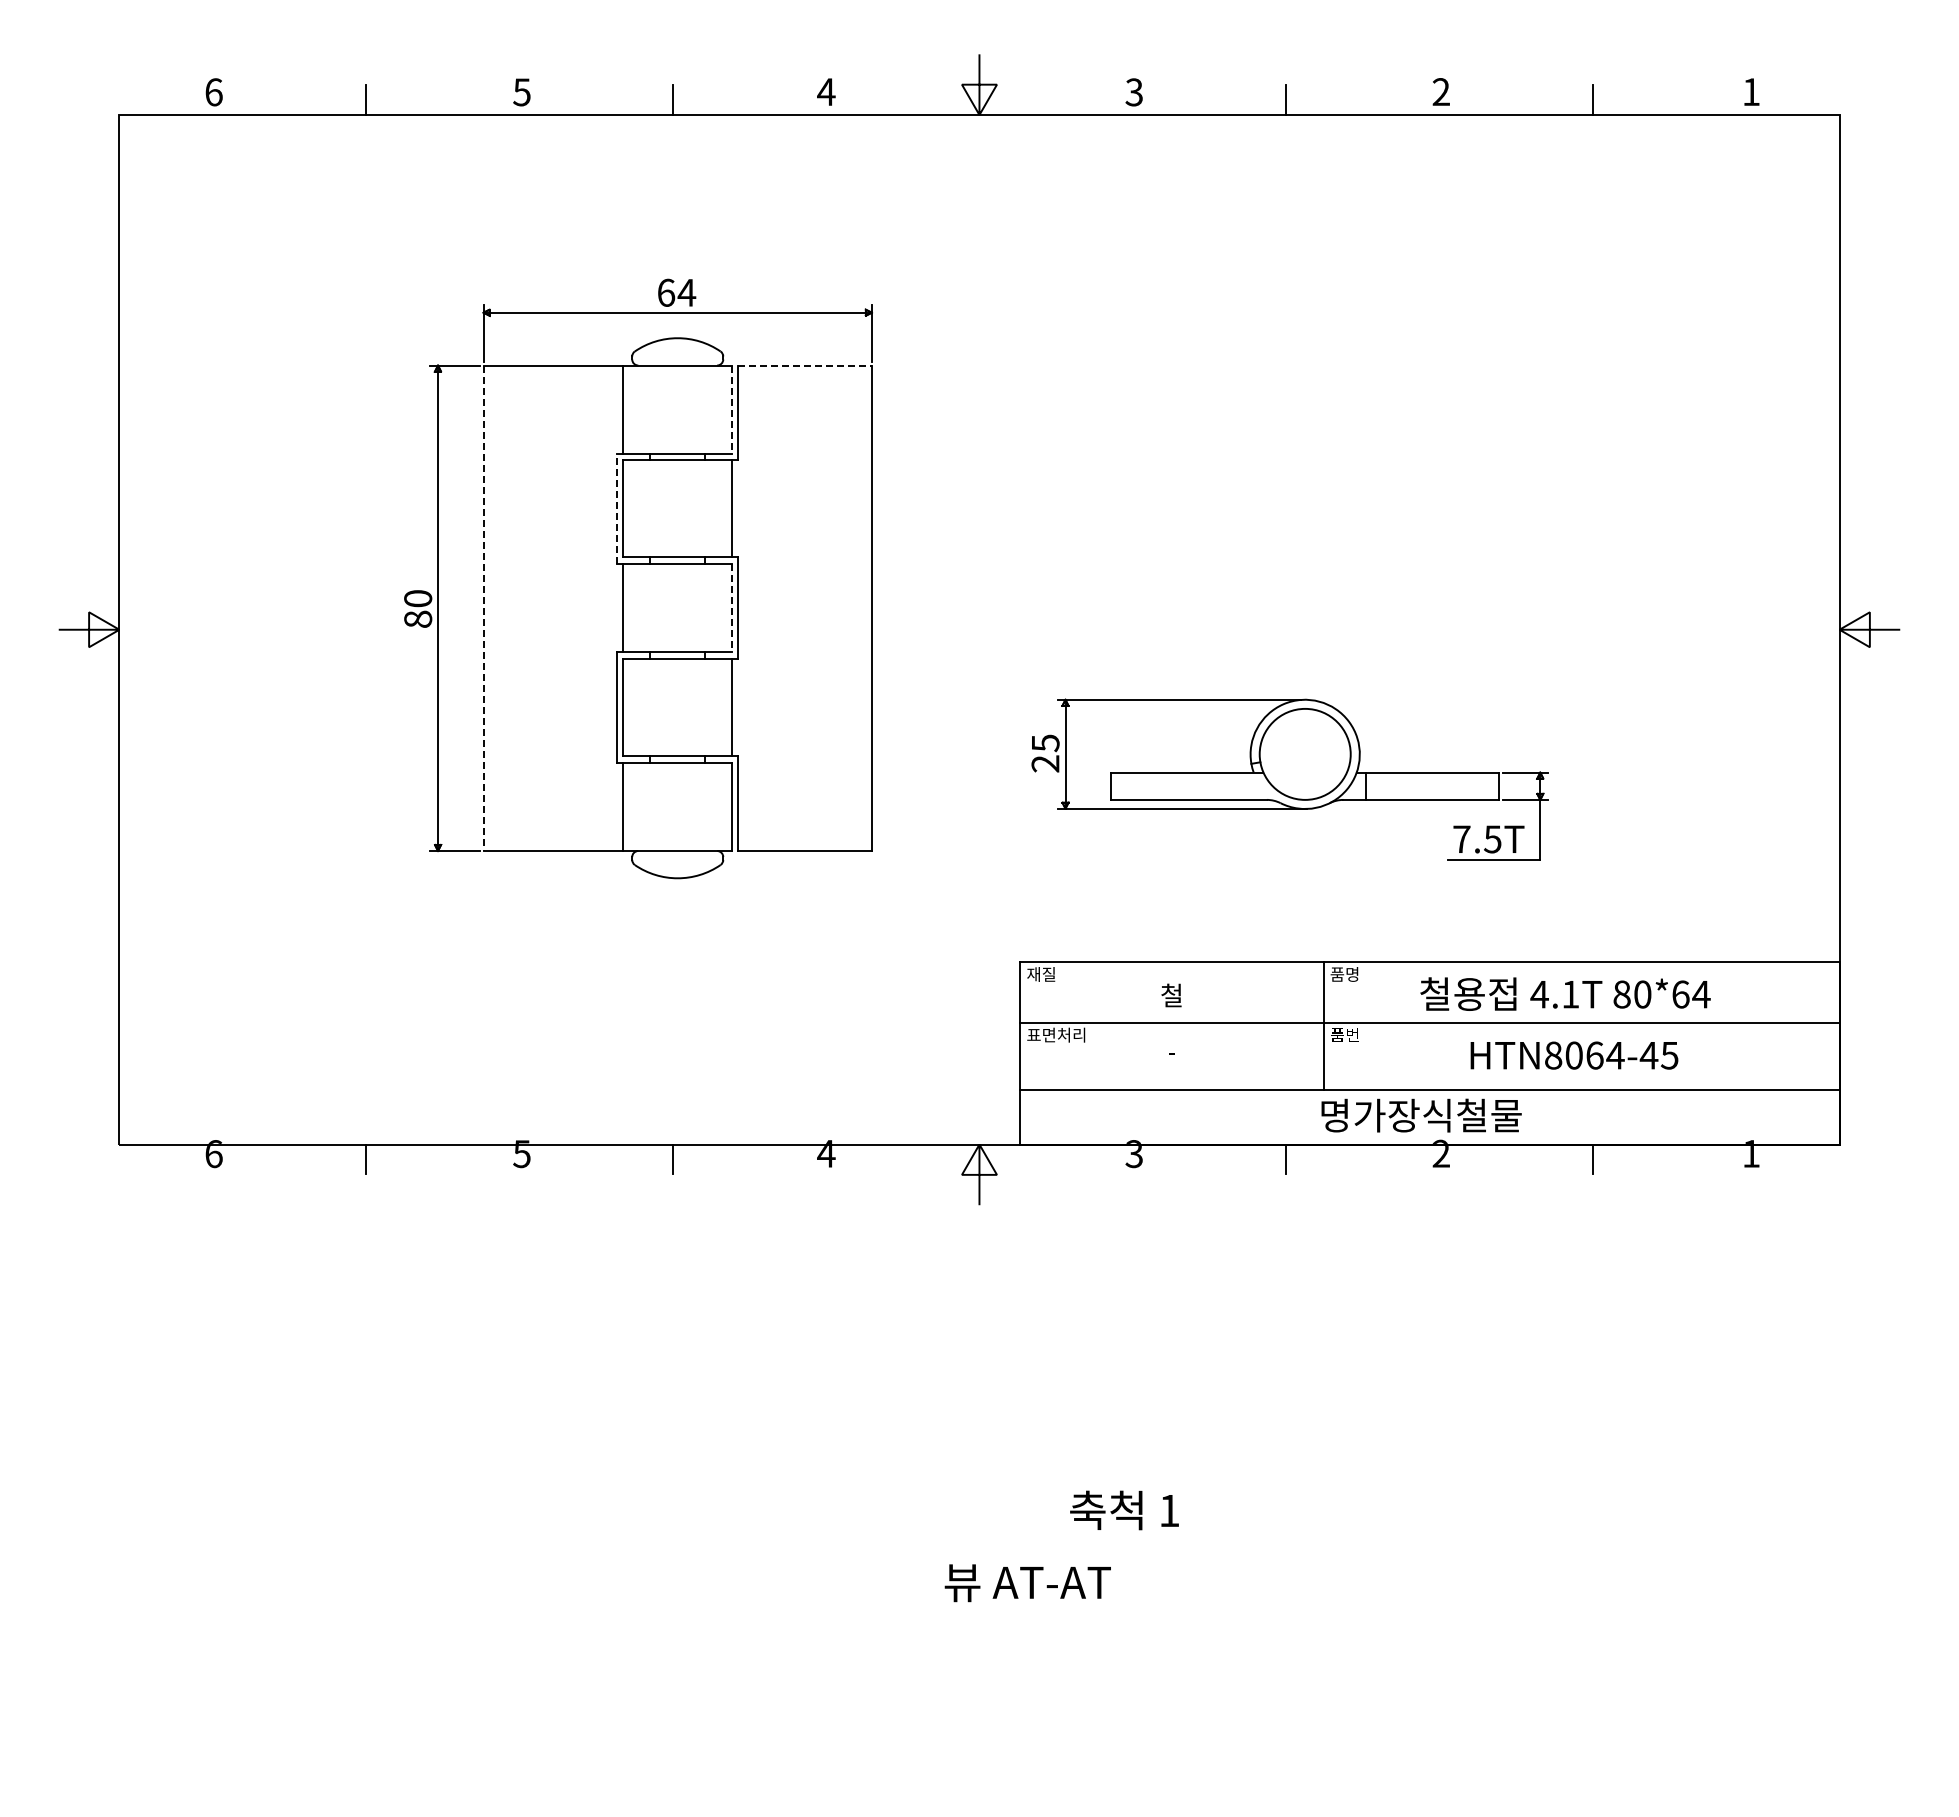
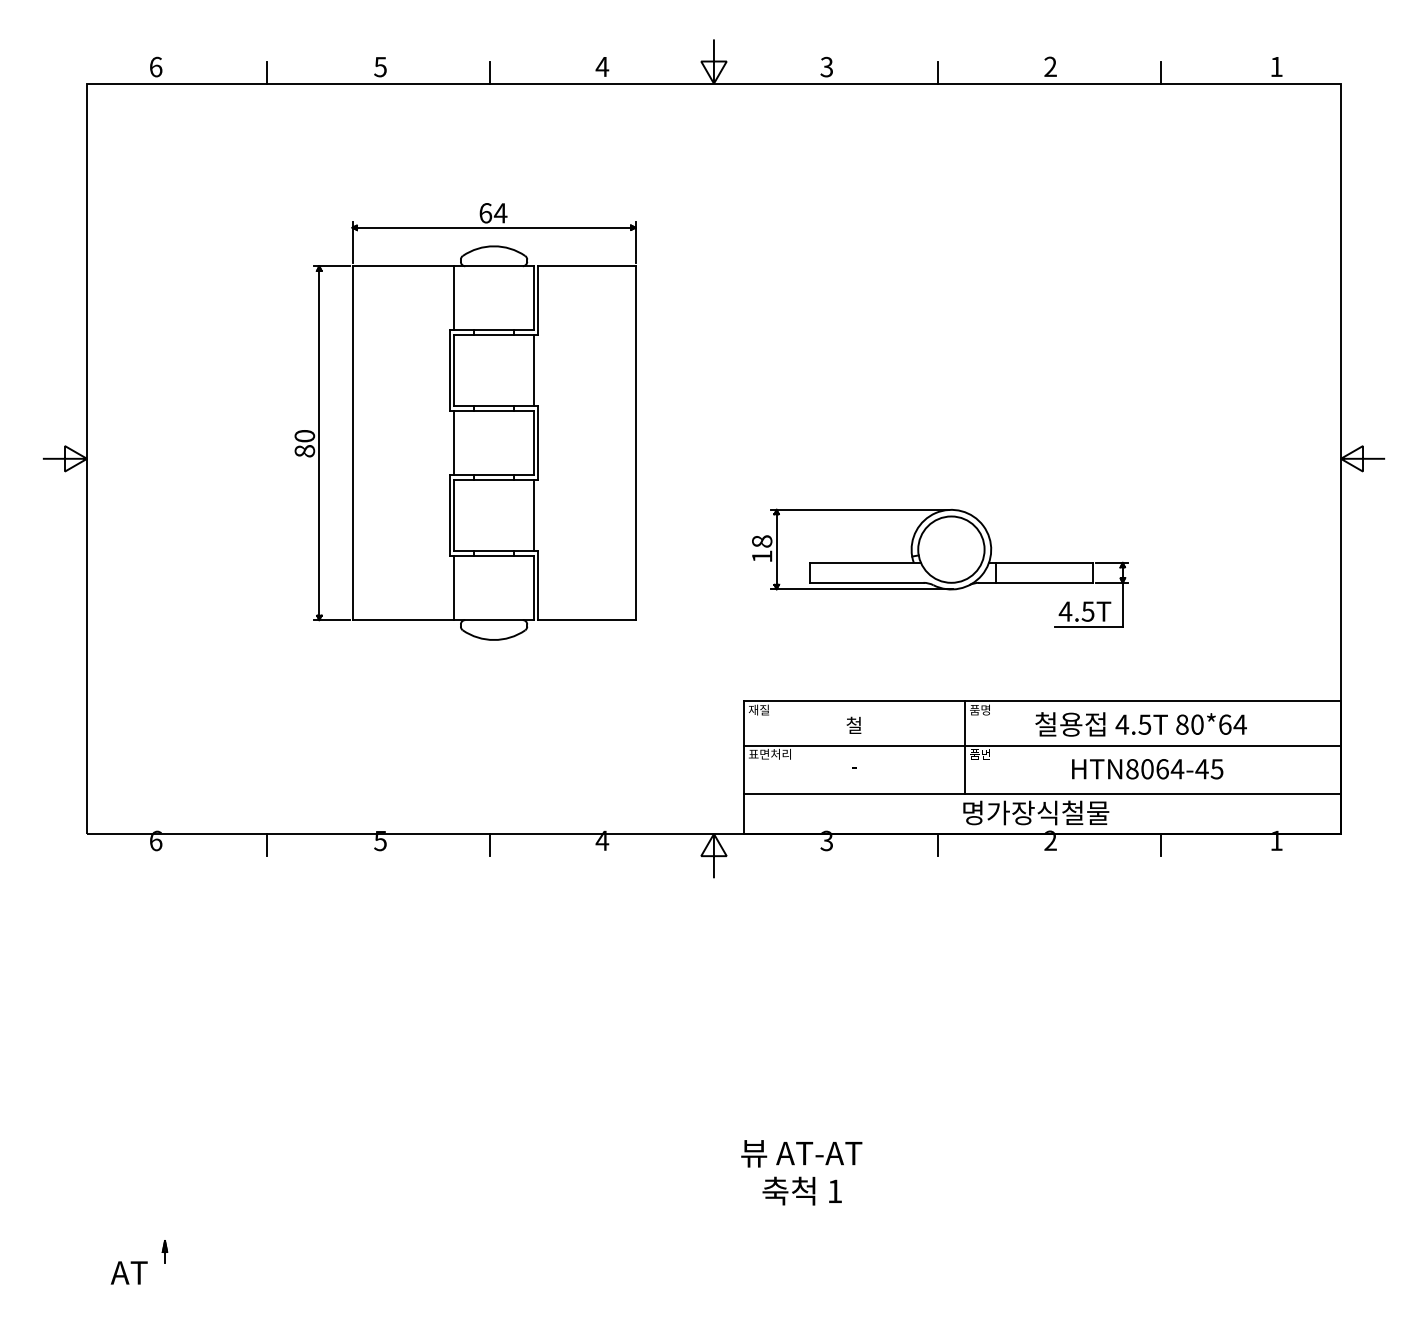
line: (805, 365) -> (587, 266), dashed -> solid
line: (732, 409) -> (533, 298), dashed -> solid
line: (617, 508) -> (450, 370), dashed -> solid
line: (483, 608) -> (352, 443), dashed -> solid
line: (732, 608) -> (533, 443), dashed -> solid
text: (1045, 753) -> (762, 549), 25 -> 18
text: (1461, 838) -> (1065, 610), 7.5T -> 4.5T
text: (1570, 994) -> (1144, 724), 4.1T -> 4.5T
text: (1124, 1510) -> (802, 1191), moved
text: (1027, 1583) -> (801, 1154), moved
part: (191, 1731) -> (139, 1261), added

